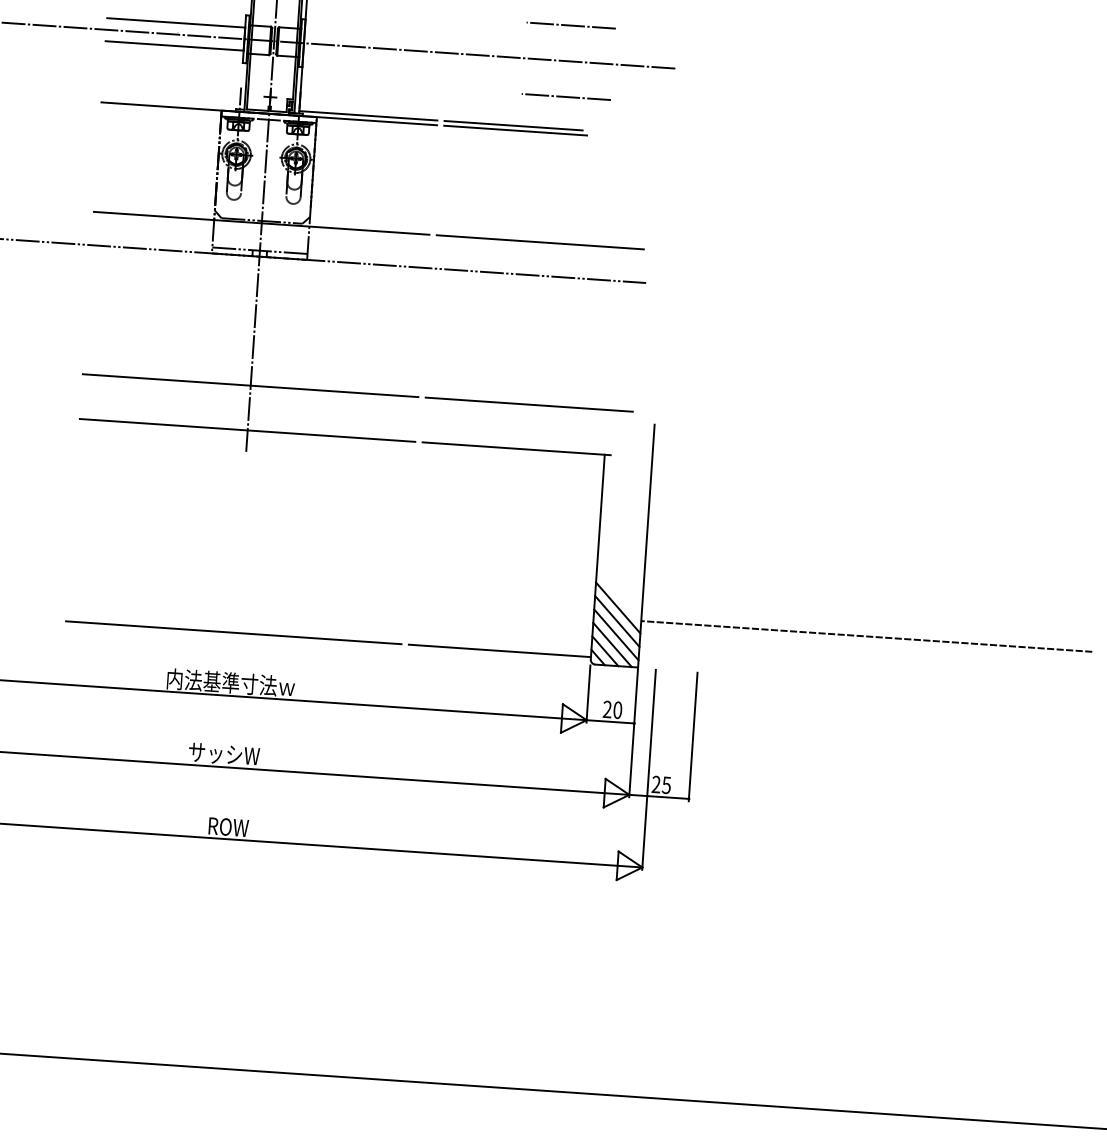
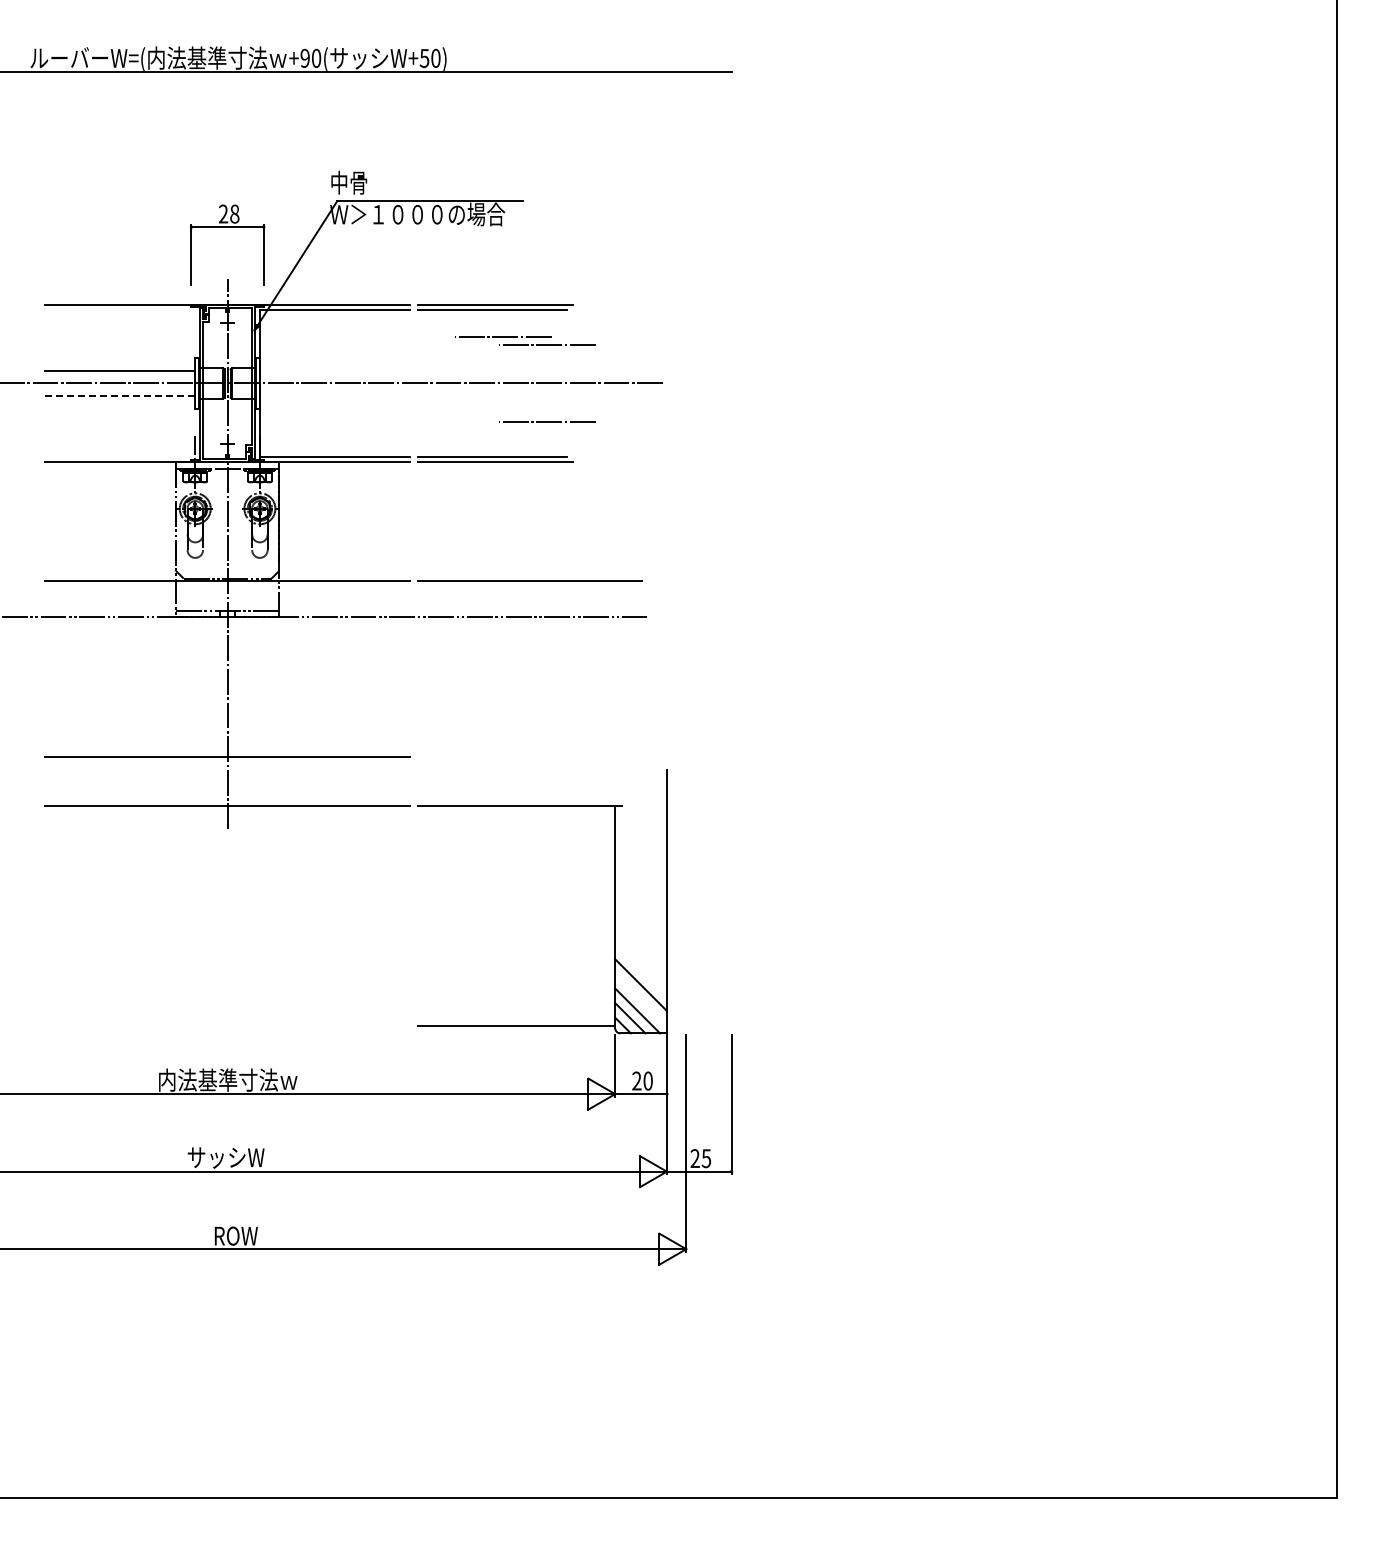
line: (531, 15) -> (503, 336), added
line: (174, 45) -> (120, 395), solid -> dashed
line: (528, 404) -> (529, 757), removed
line: (617, 607) -> (640, 970), removed
line: (233, 632) -> (227, 1025), removed
line: (615, 634) -> (640, 999), removed
line: (866, 636) -> (911, 983), removed

